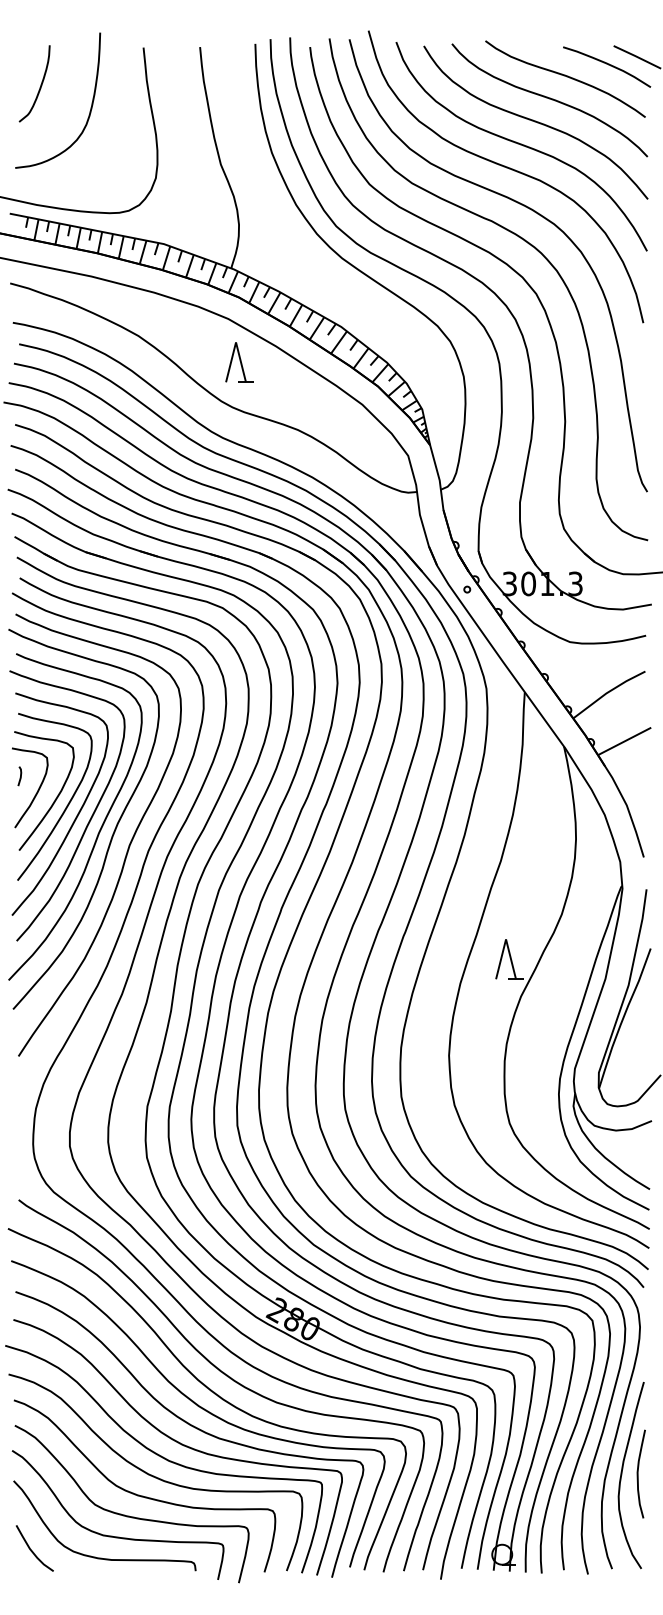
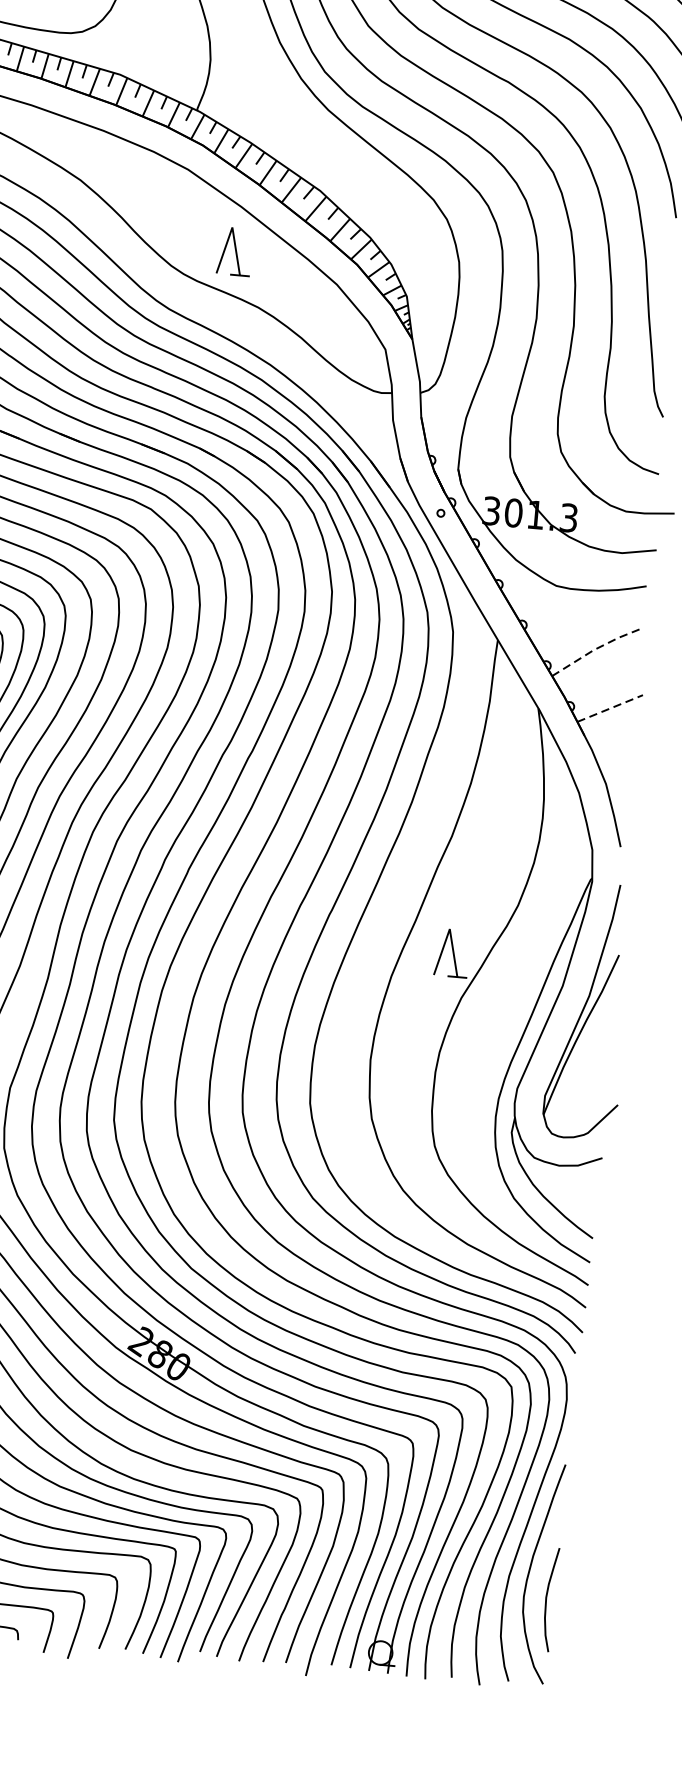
part: (239, 362) -> (234, 251), moved
line: (608, 692) -> (596, 649), solid -> dashed
line: (624, 741) -> (610, 708), solid -> dashed
curve: (638, 1473) -> (547, 1598), moved

